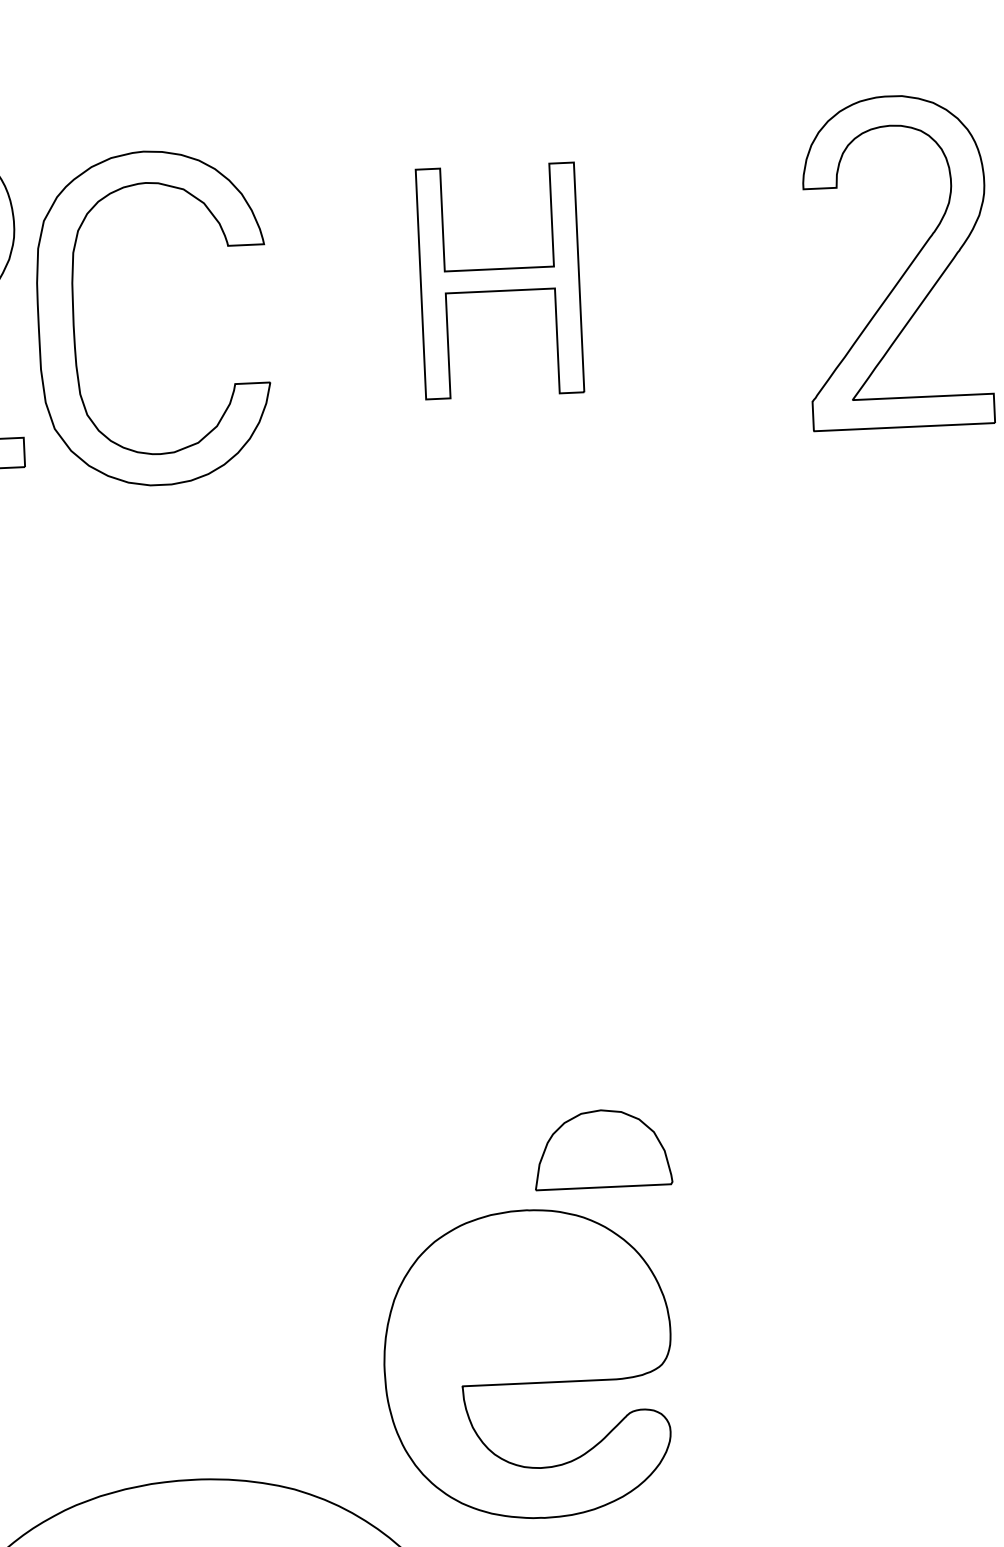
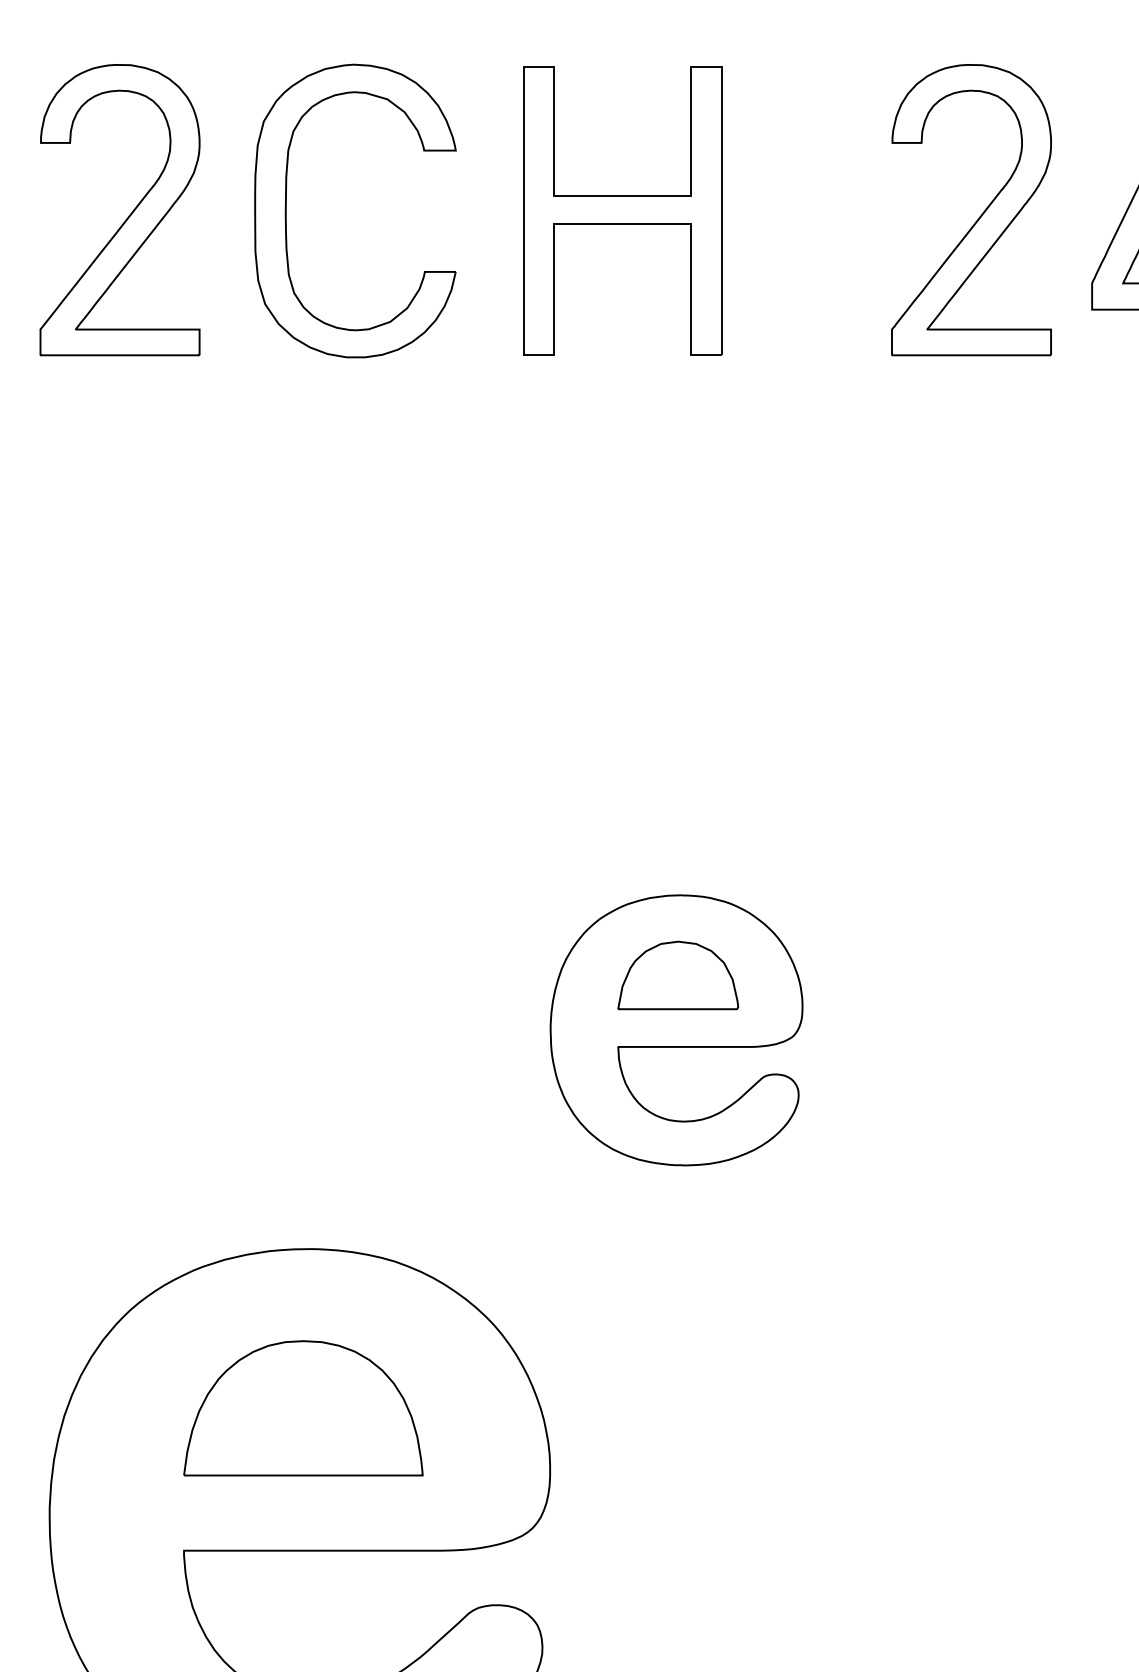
part: (499, 280) -> (622, 210), size x1.43
part: (74, 321) -> (286, 210), moved
part: (528, 1364) -> (676, 1030), moved

